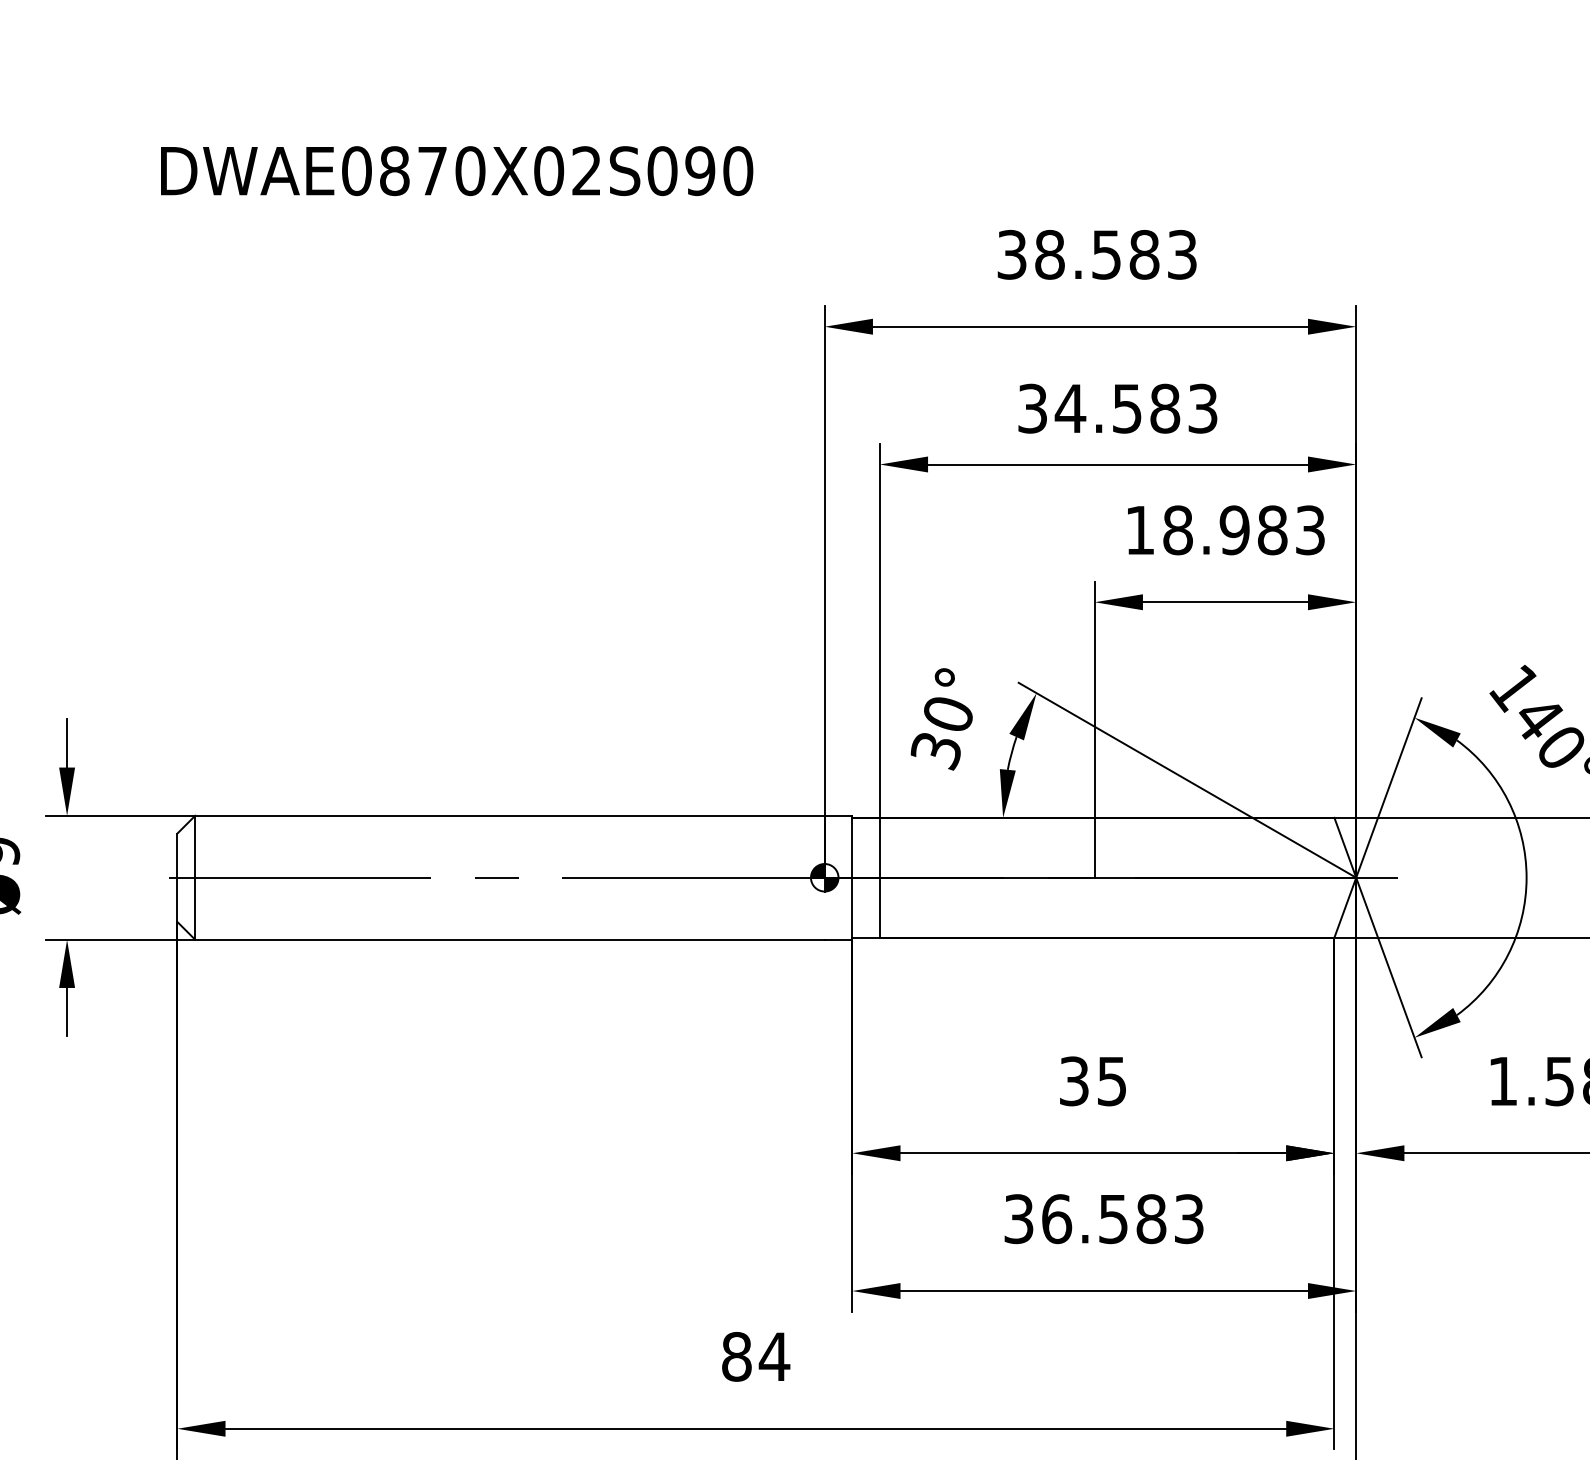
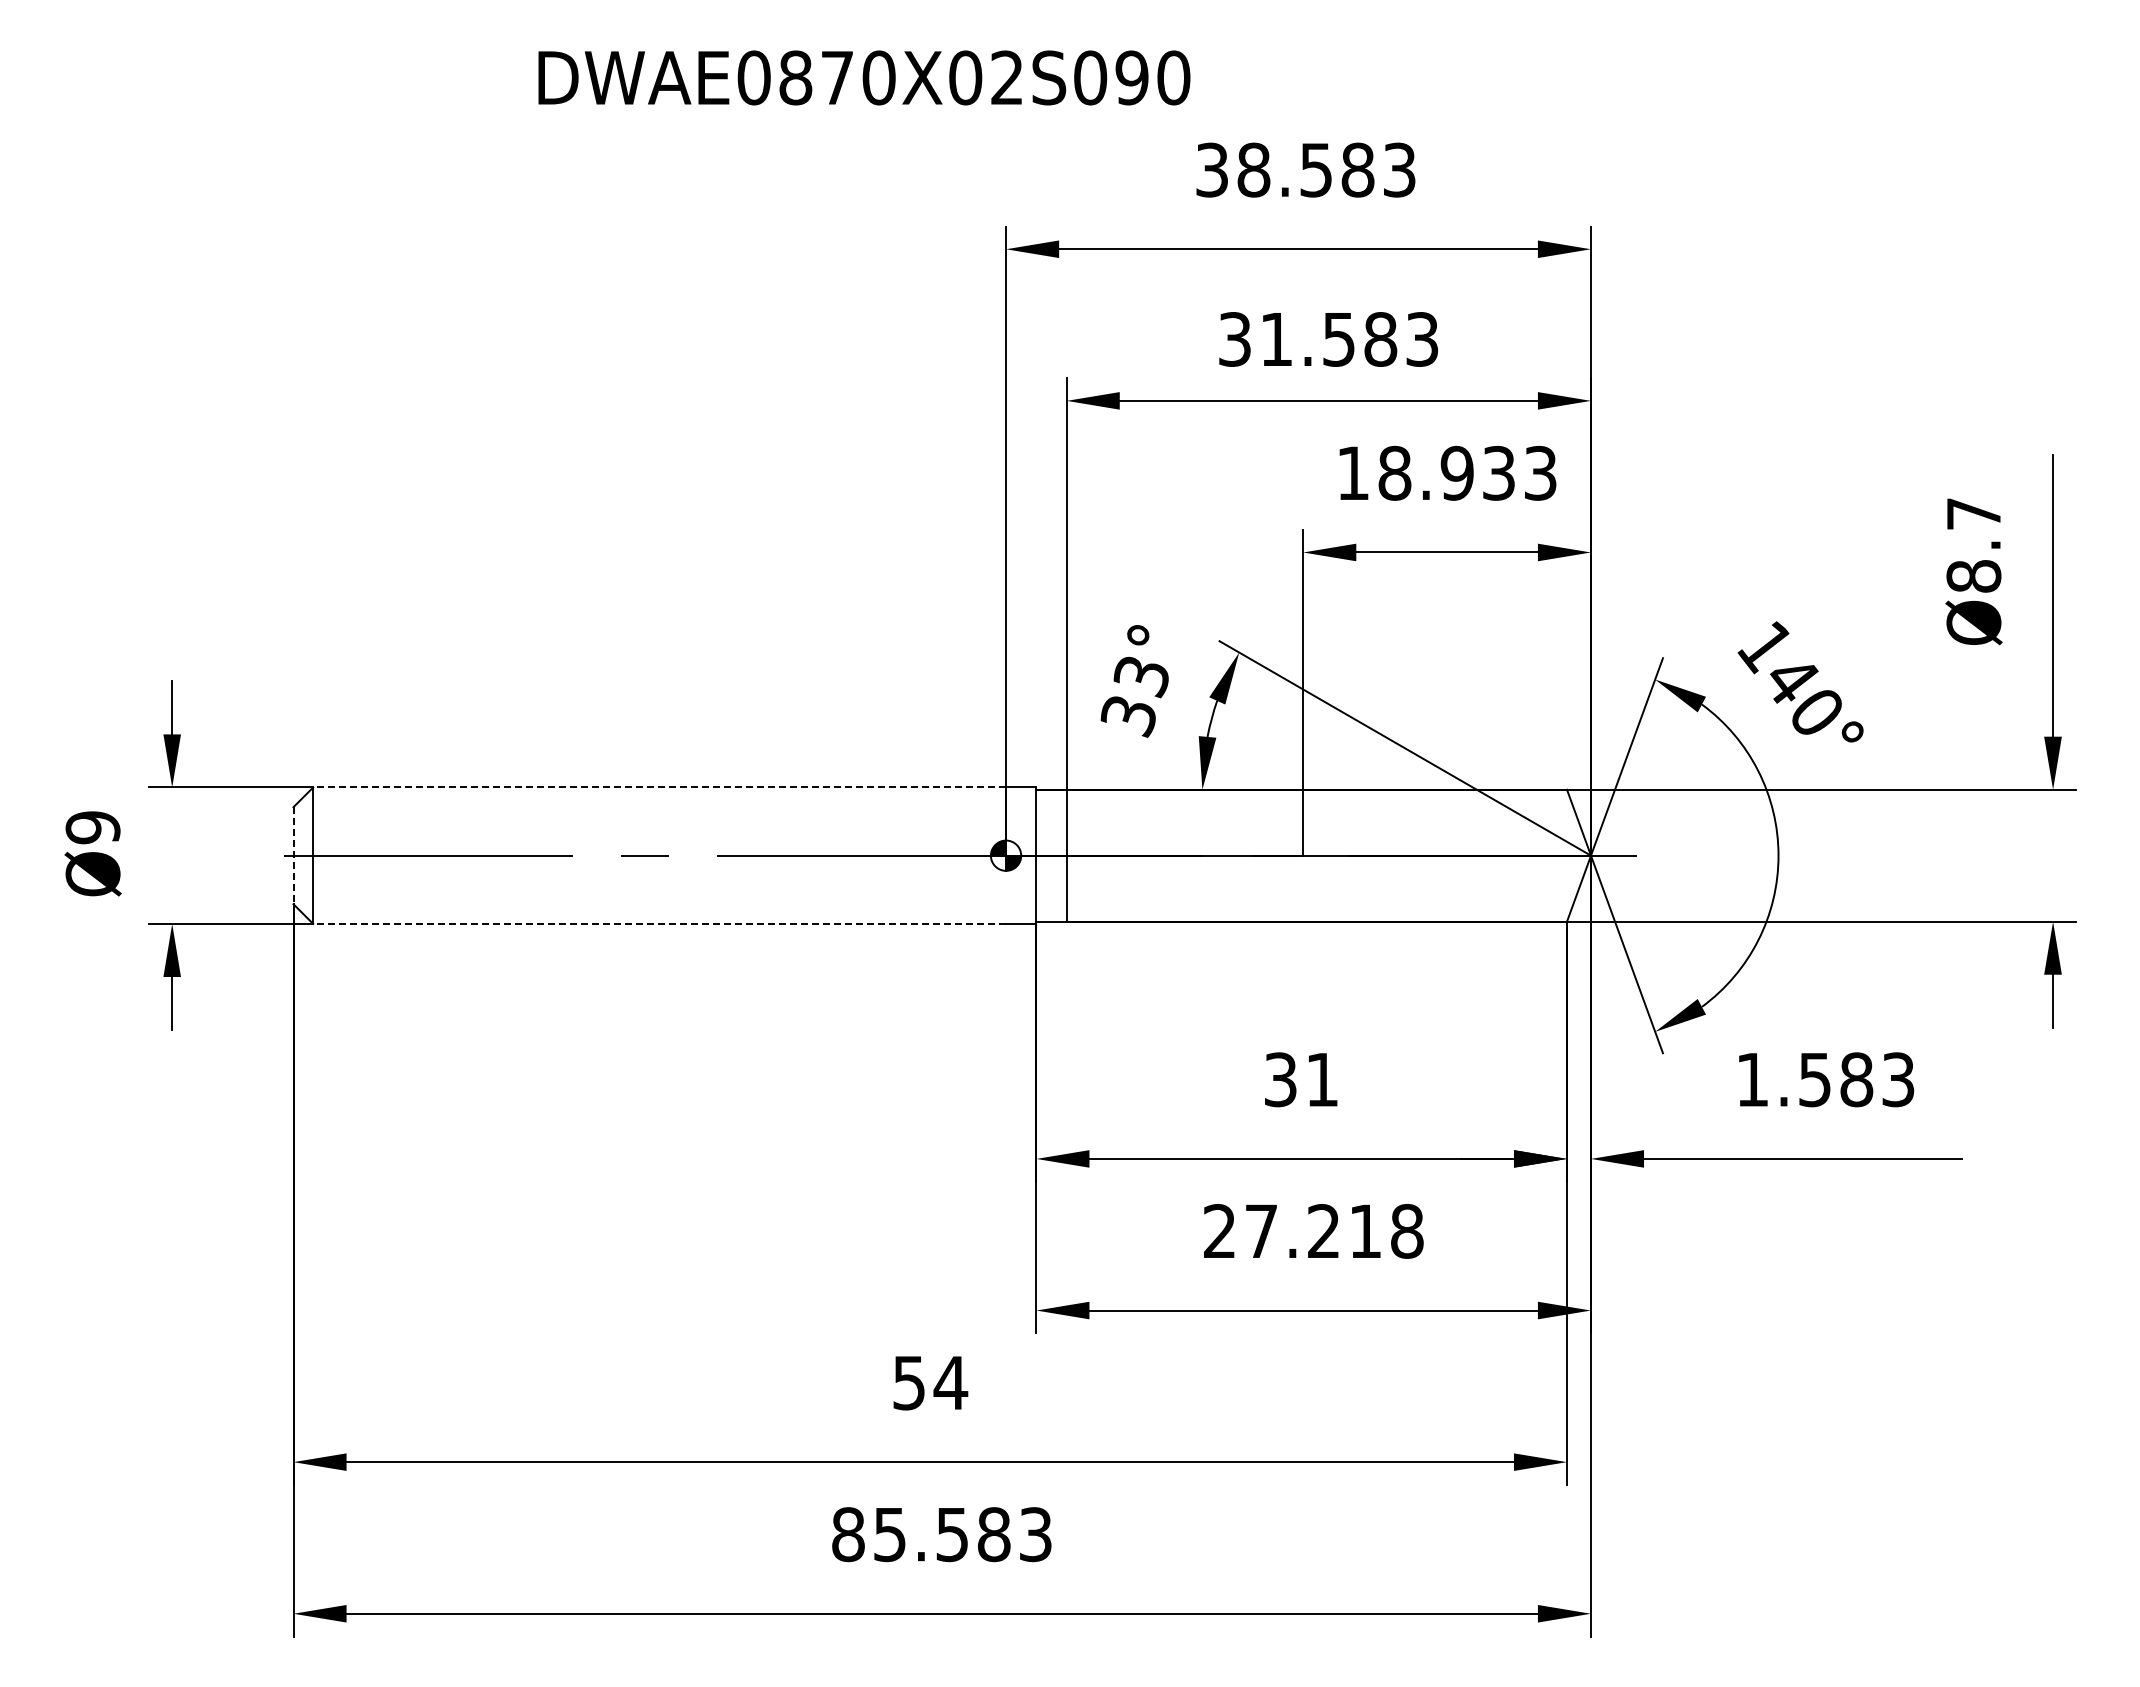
text: (457, 170) -> (864, 77), moved
text: (1070, 408) -> (1276, 339), 34.583 -> 31.583
text: (1272, 529) -> (1498, 472), 18.983 -> 18.933
text: (946, 715) -> (1140, 677), 30° -> 33°
line: (509, 815) -> (659, 787), solid -> dashed
line: (177, 877) -> (293, 855), solid -> dashed
line: (509, 939) -> (659, 923), solid -> dashed
text: (1111, 1082) -> (1321, 1080), 35 -> 31
text: (1104, 1219) -> (1313, 1231), 36.583 -> 27.218
text: (737, 1356) -> (909, 1382), 84 -> 54

